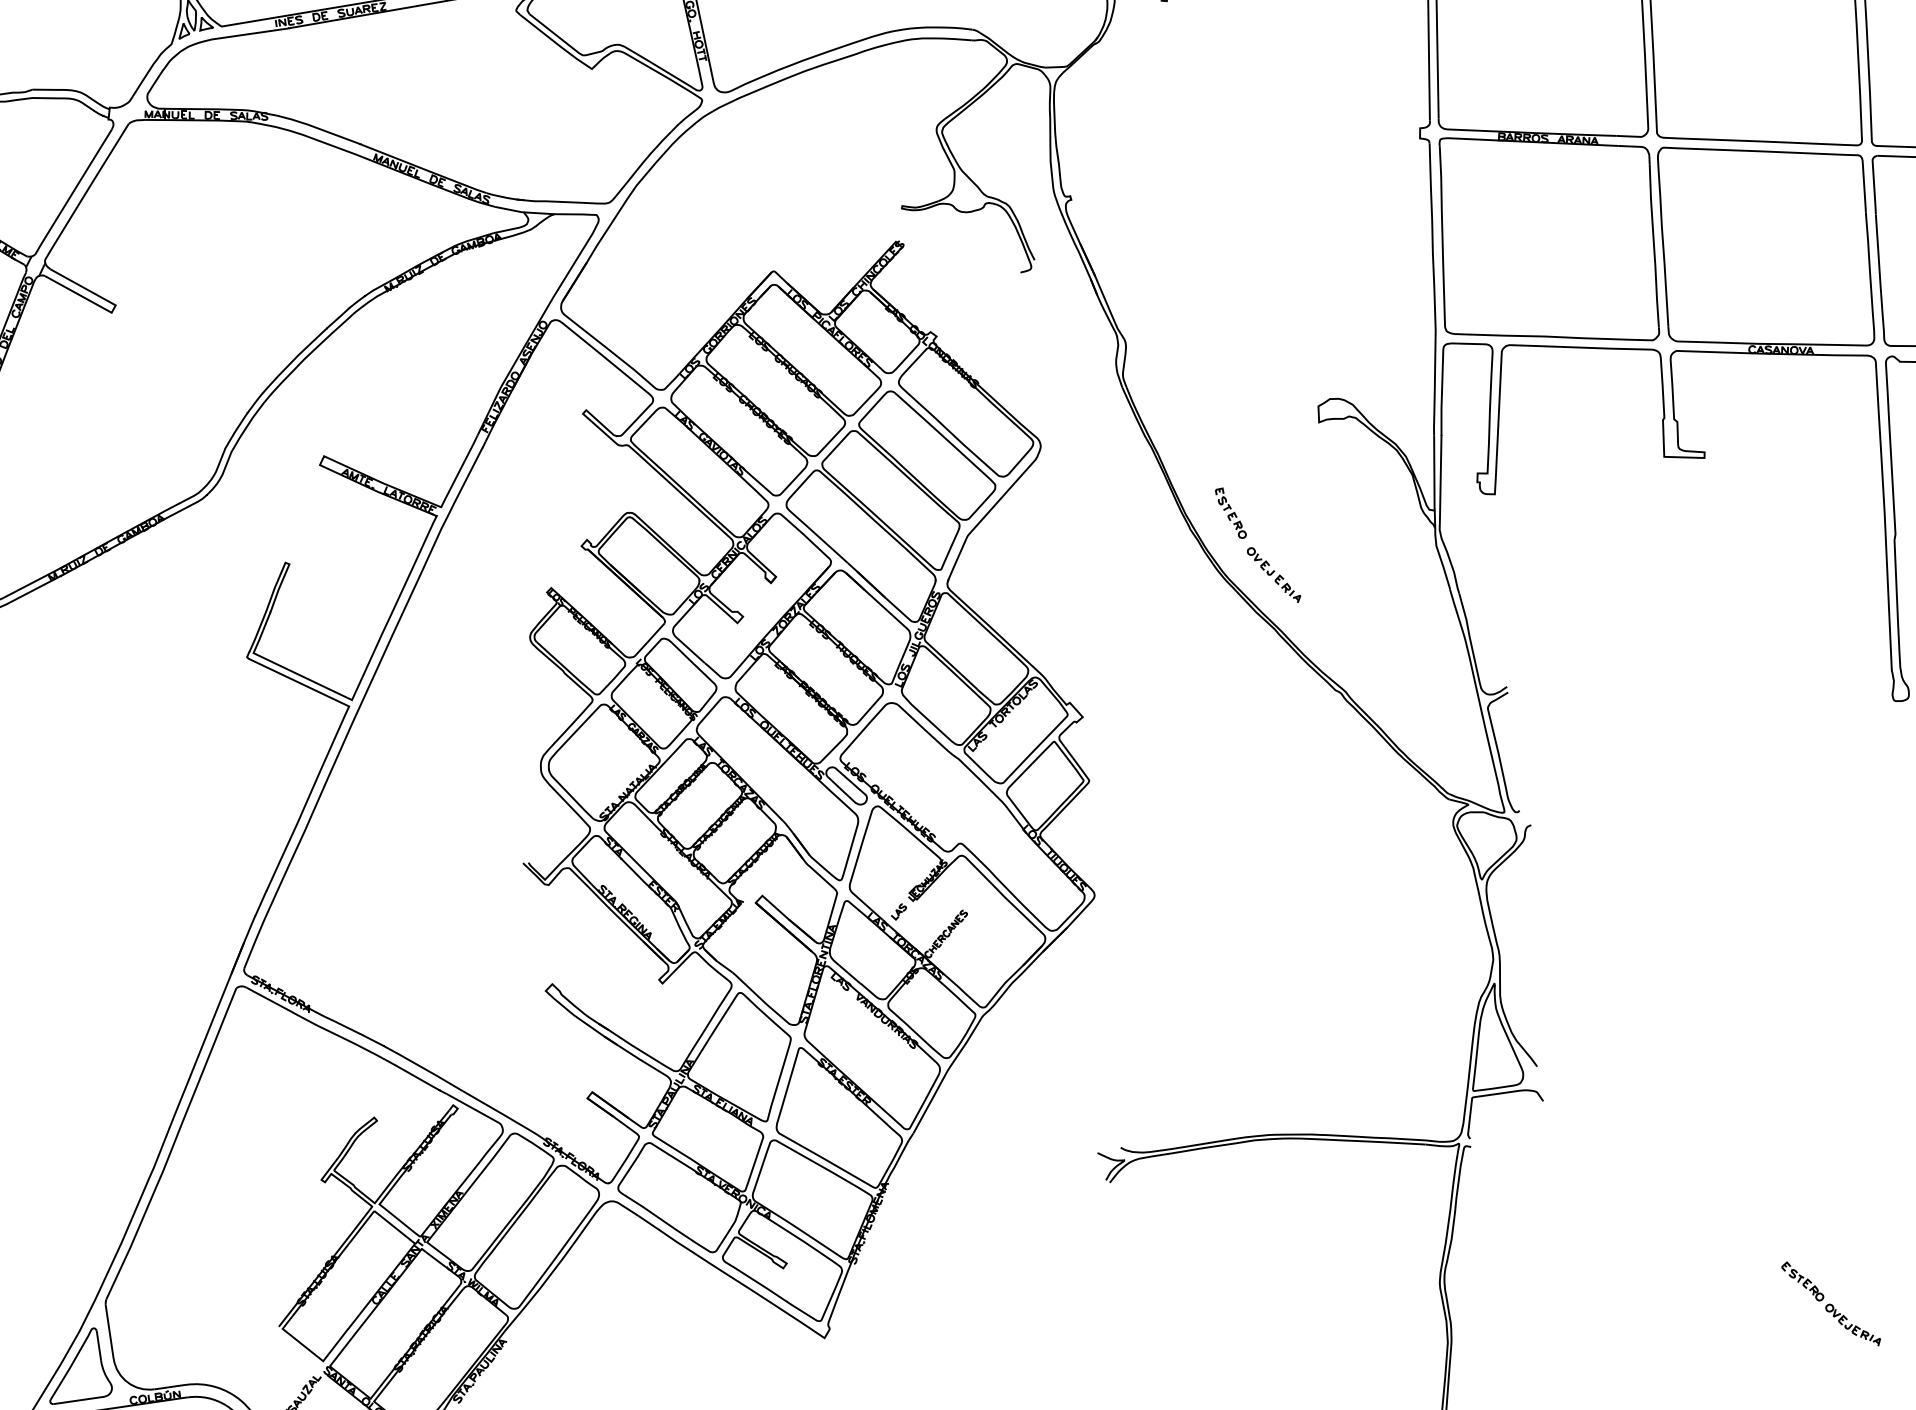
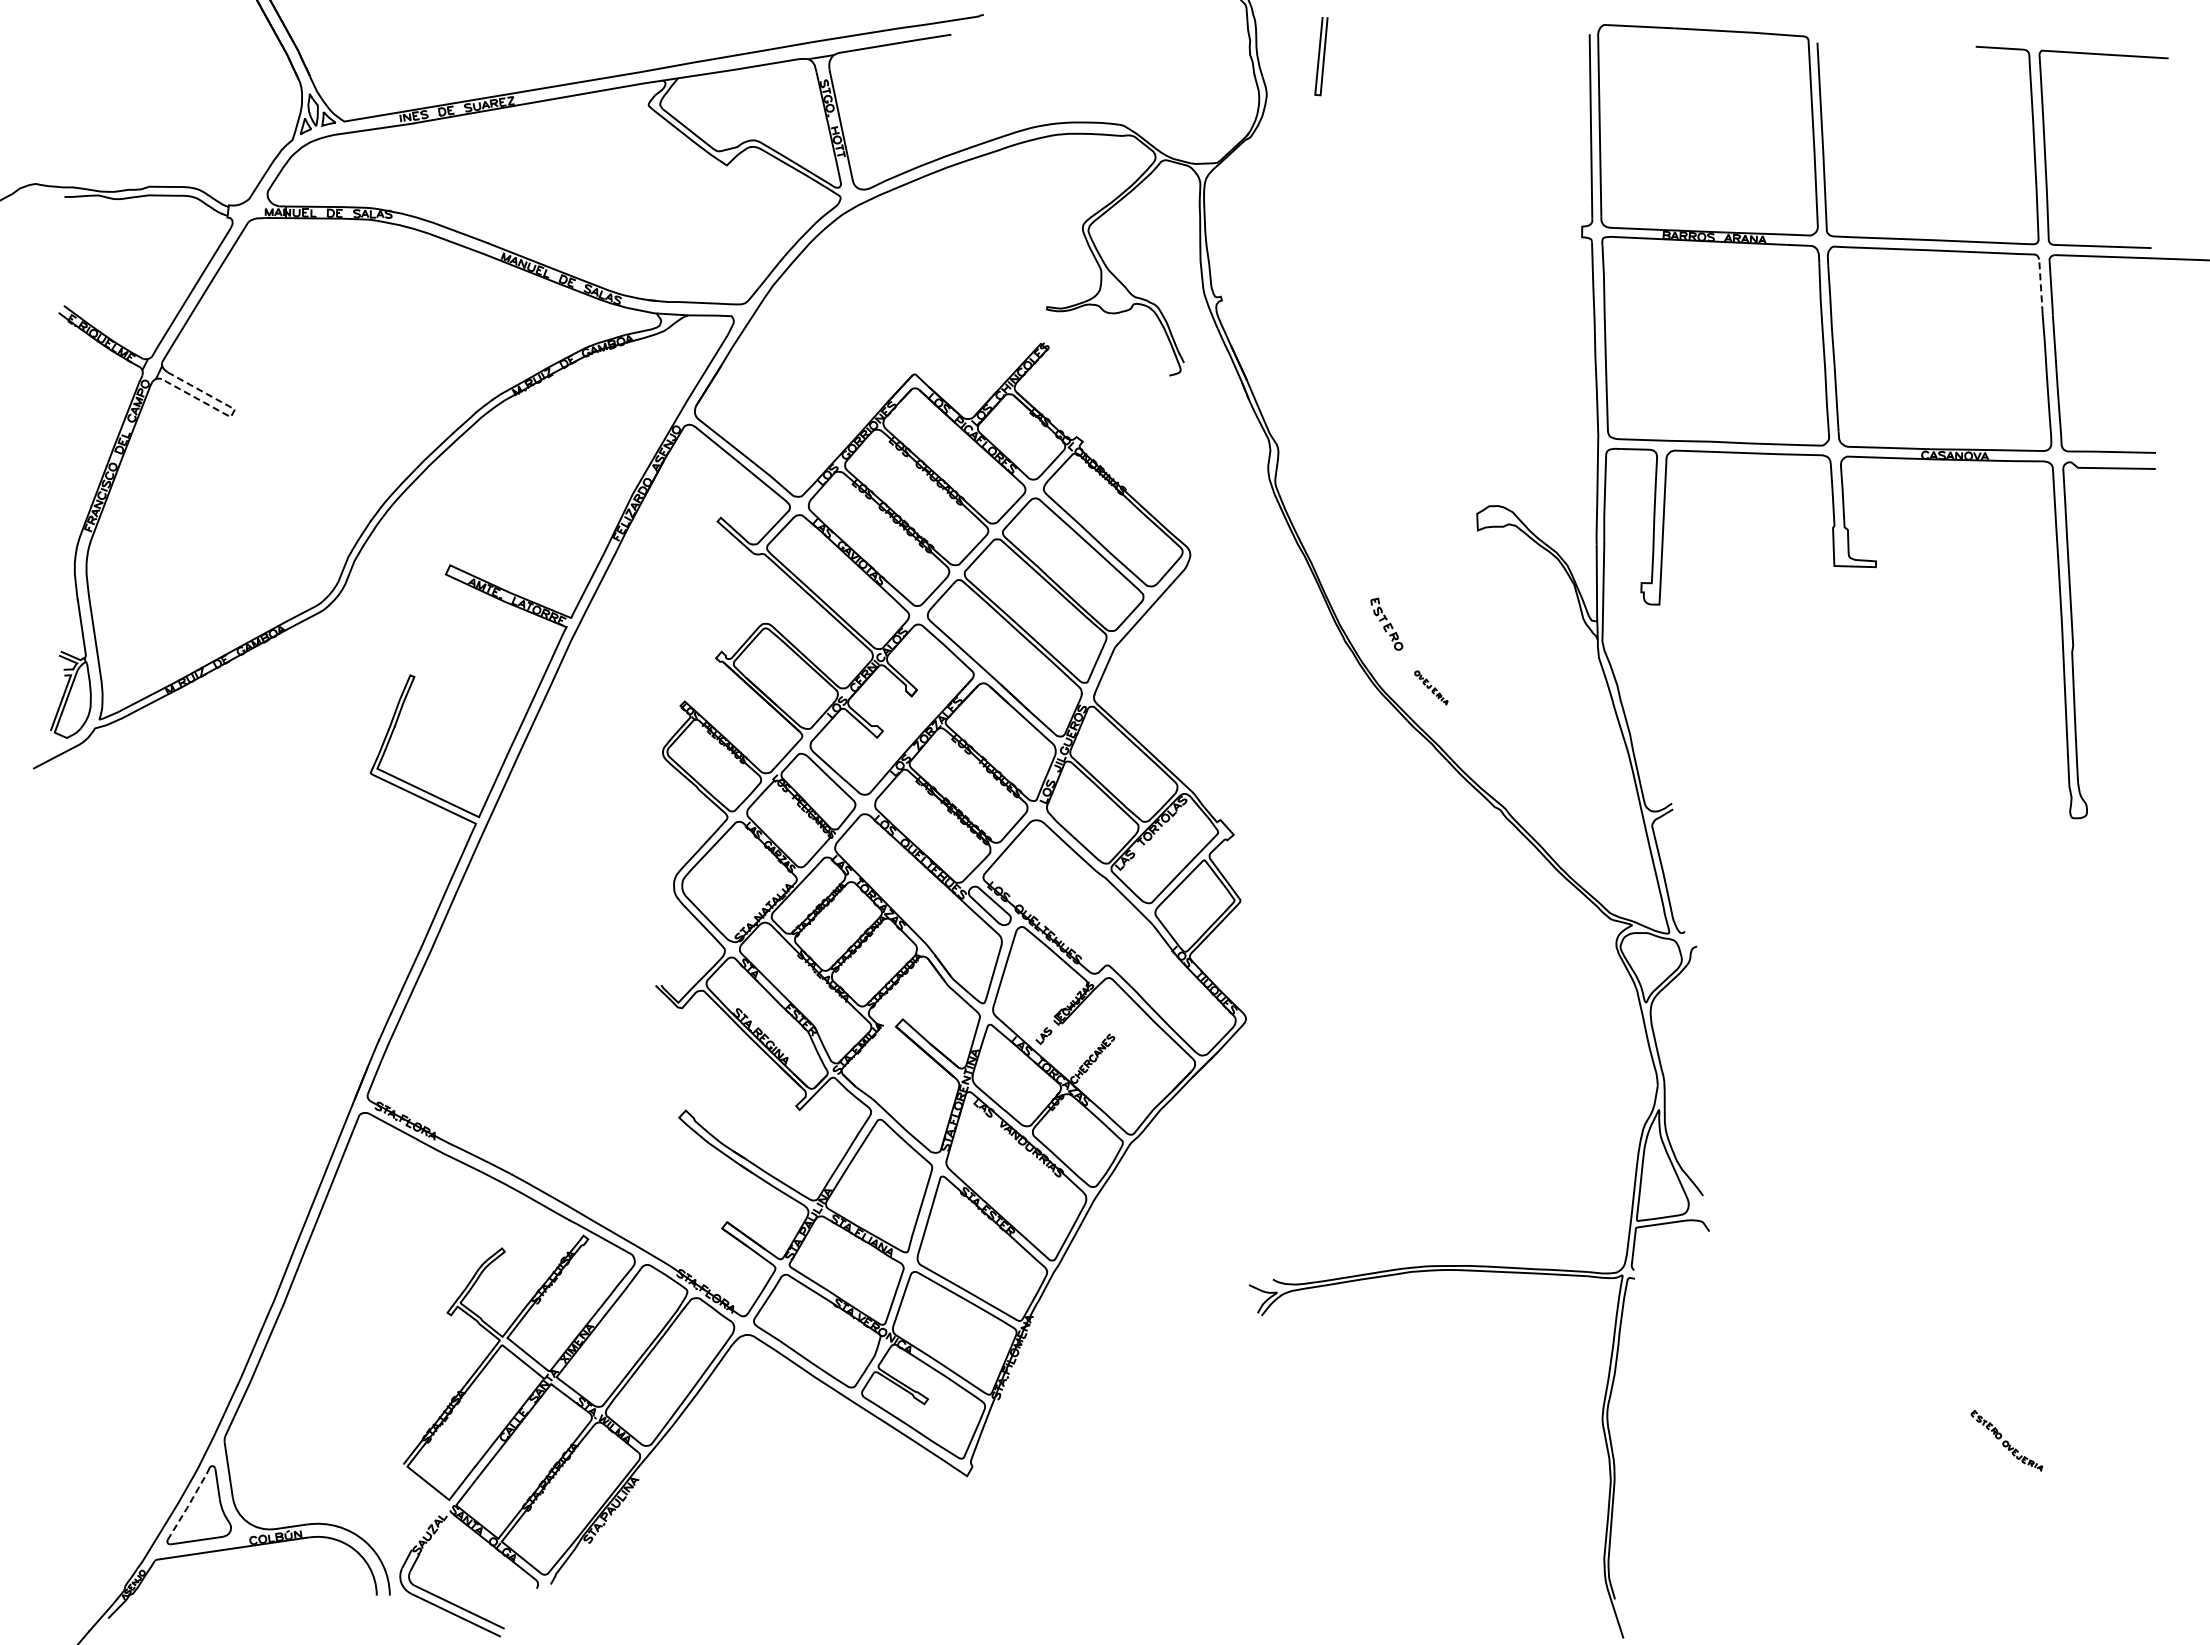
line: (1863, 187) -> (2040, 287), solid -> dashed
line: (113, 310) -> (232, 414), solid -> dashed
part: (1274, 574) -> (1431, 687), size x0.6
part: (1830, 1303) -> (2006, 1440), size x0.7
line: (71, 1364) -> (189, 1503), solid -> dashed

